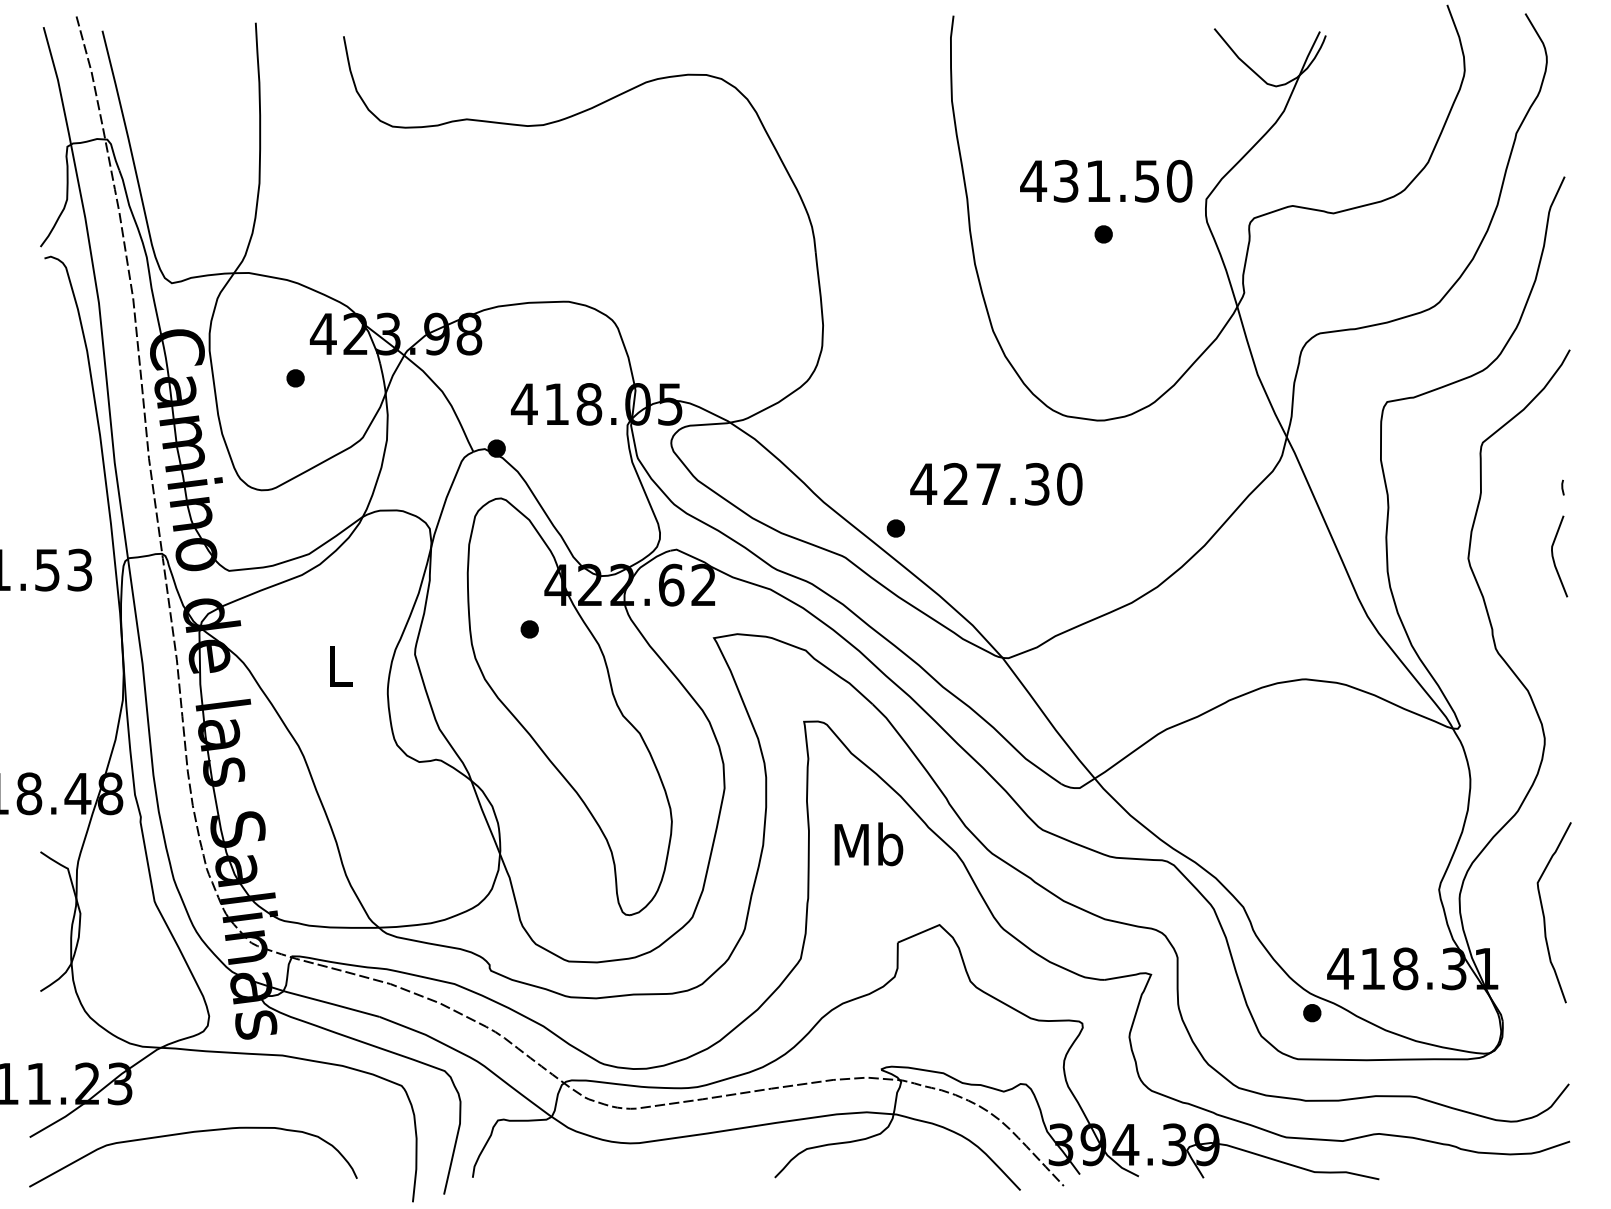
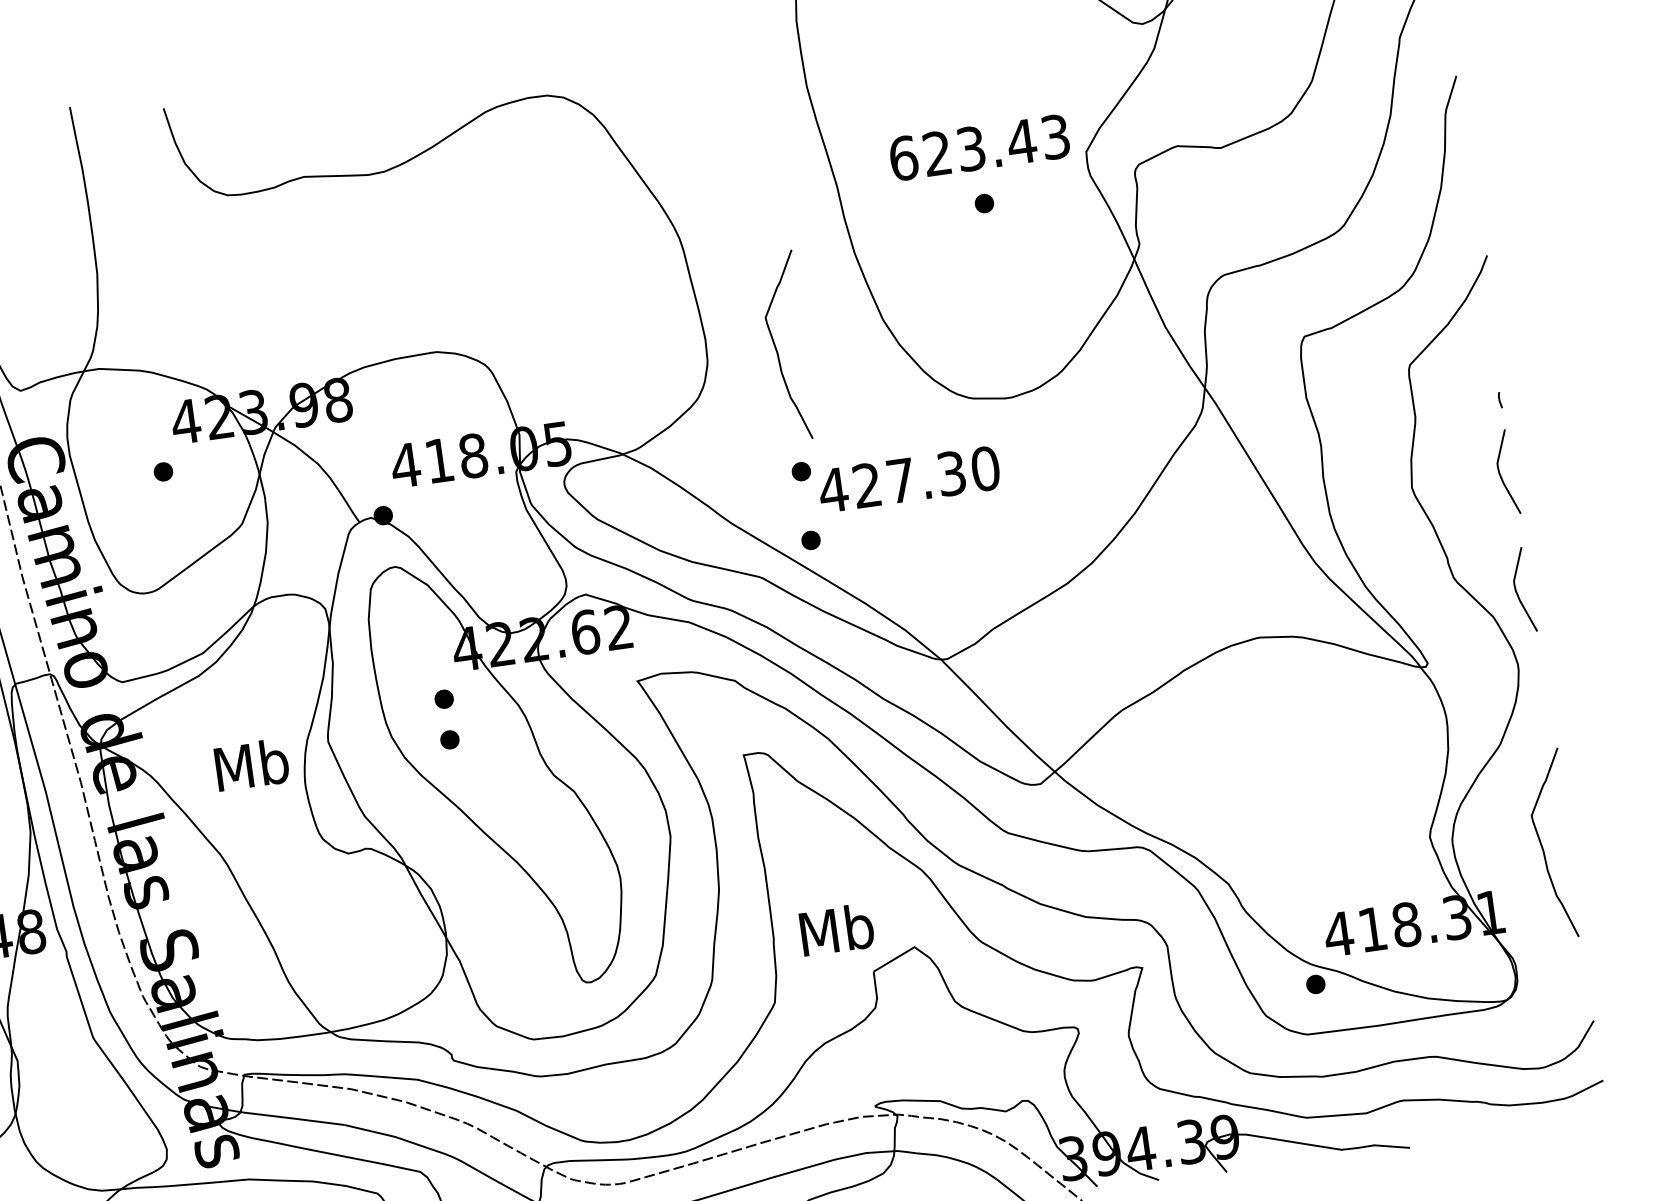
text: (1106, 180) -> (979, 146), 431.50 -> 623.43
curve: (889, 343) -> (777, 348), added
part: (895, 462) -> (800, 471), added
text: (340, 665) -> (252, 764), L -> Mb
part: (529, 668) -> (449, 739), added
curve: (1554, 671) -> (1518, 592), added
text: (868, 844) -> (836, 930), moved

